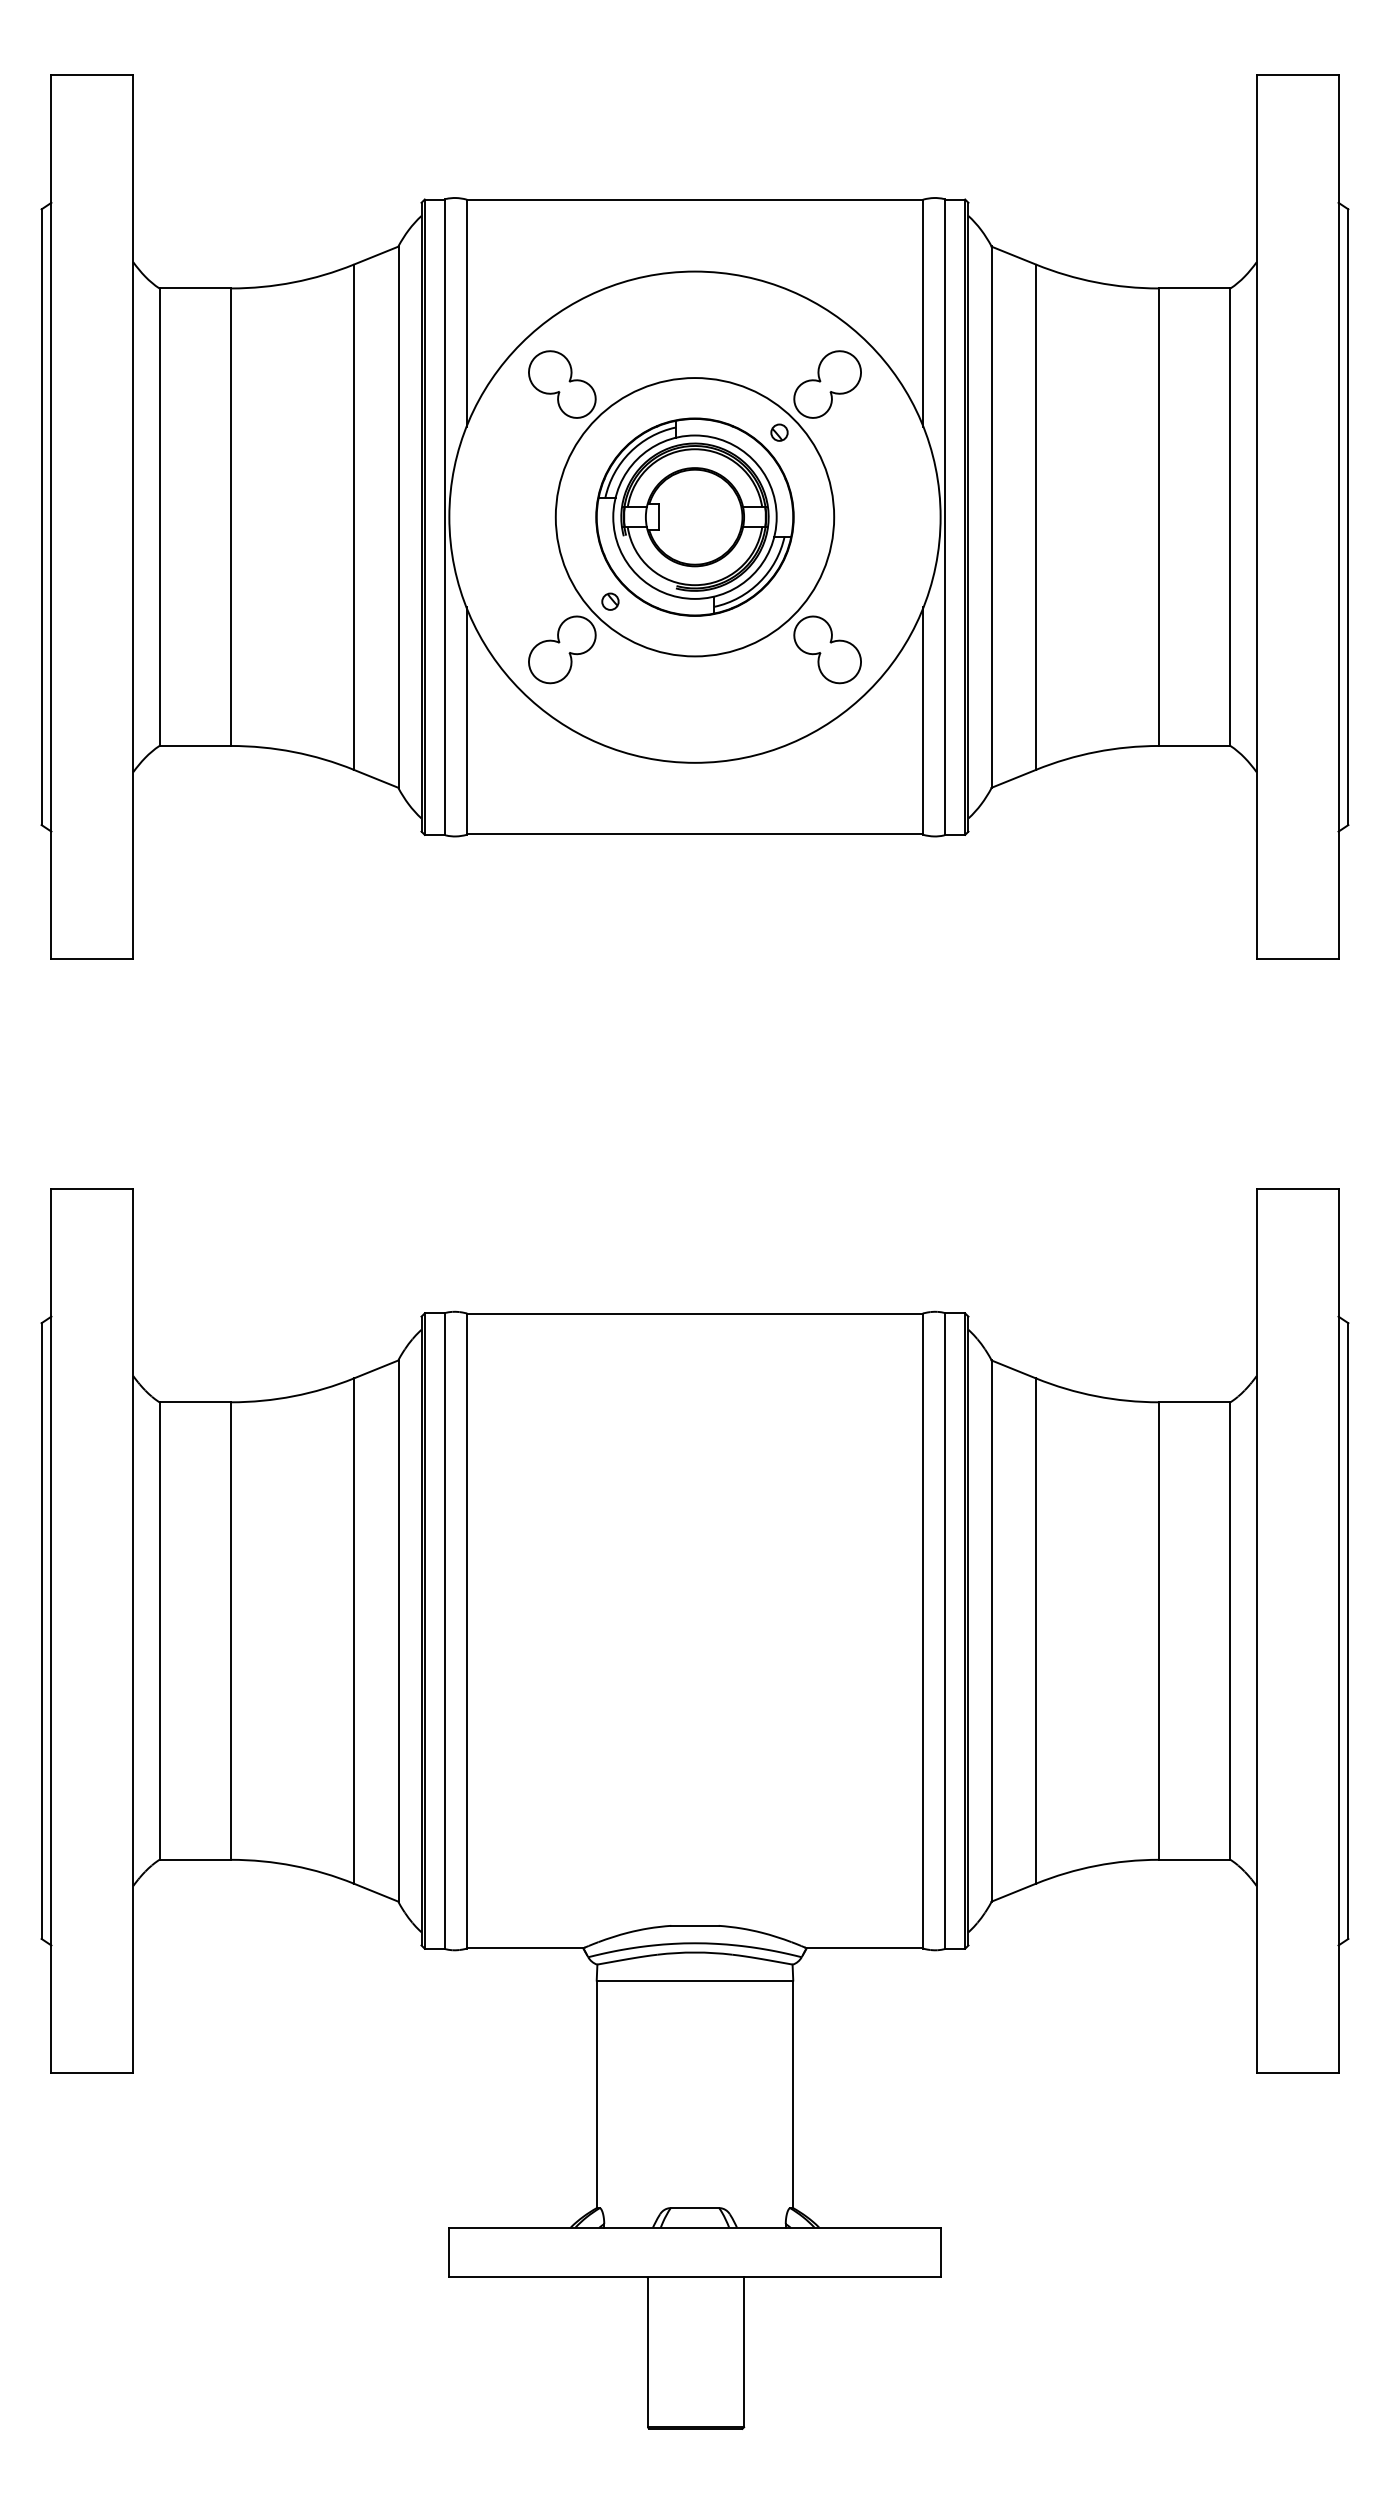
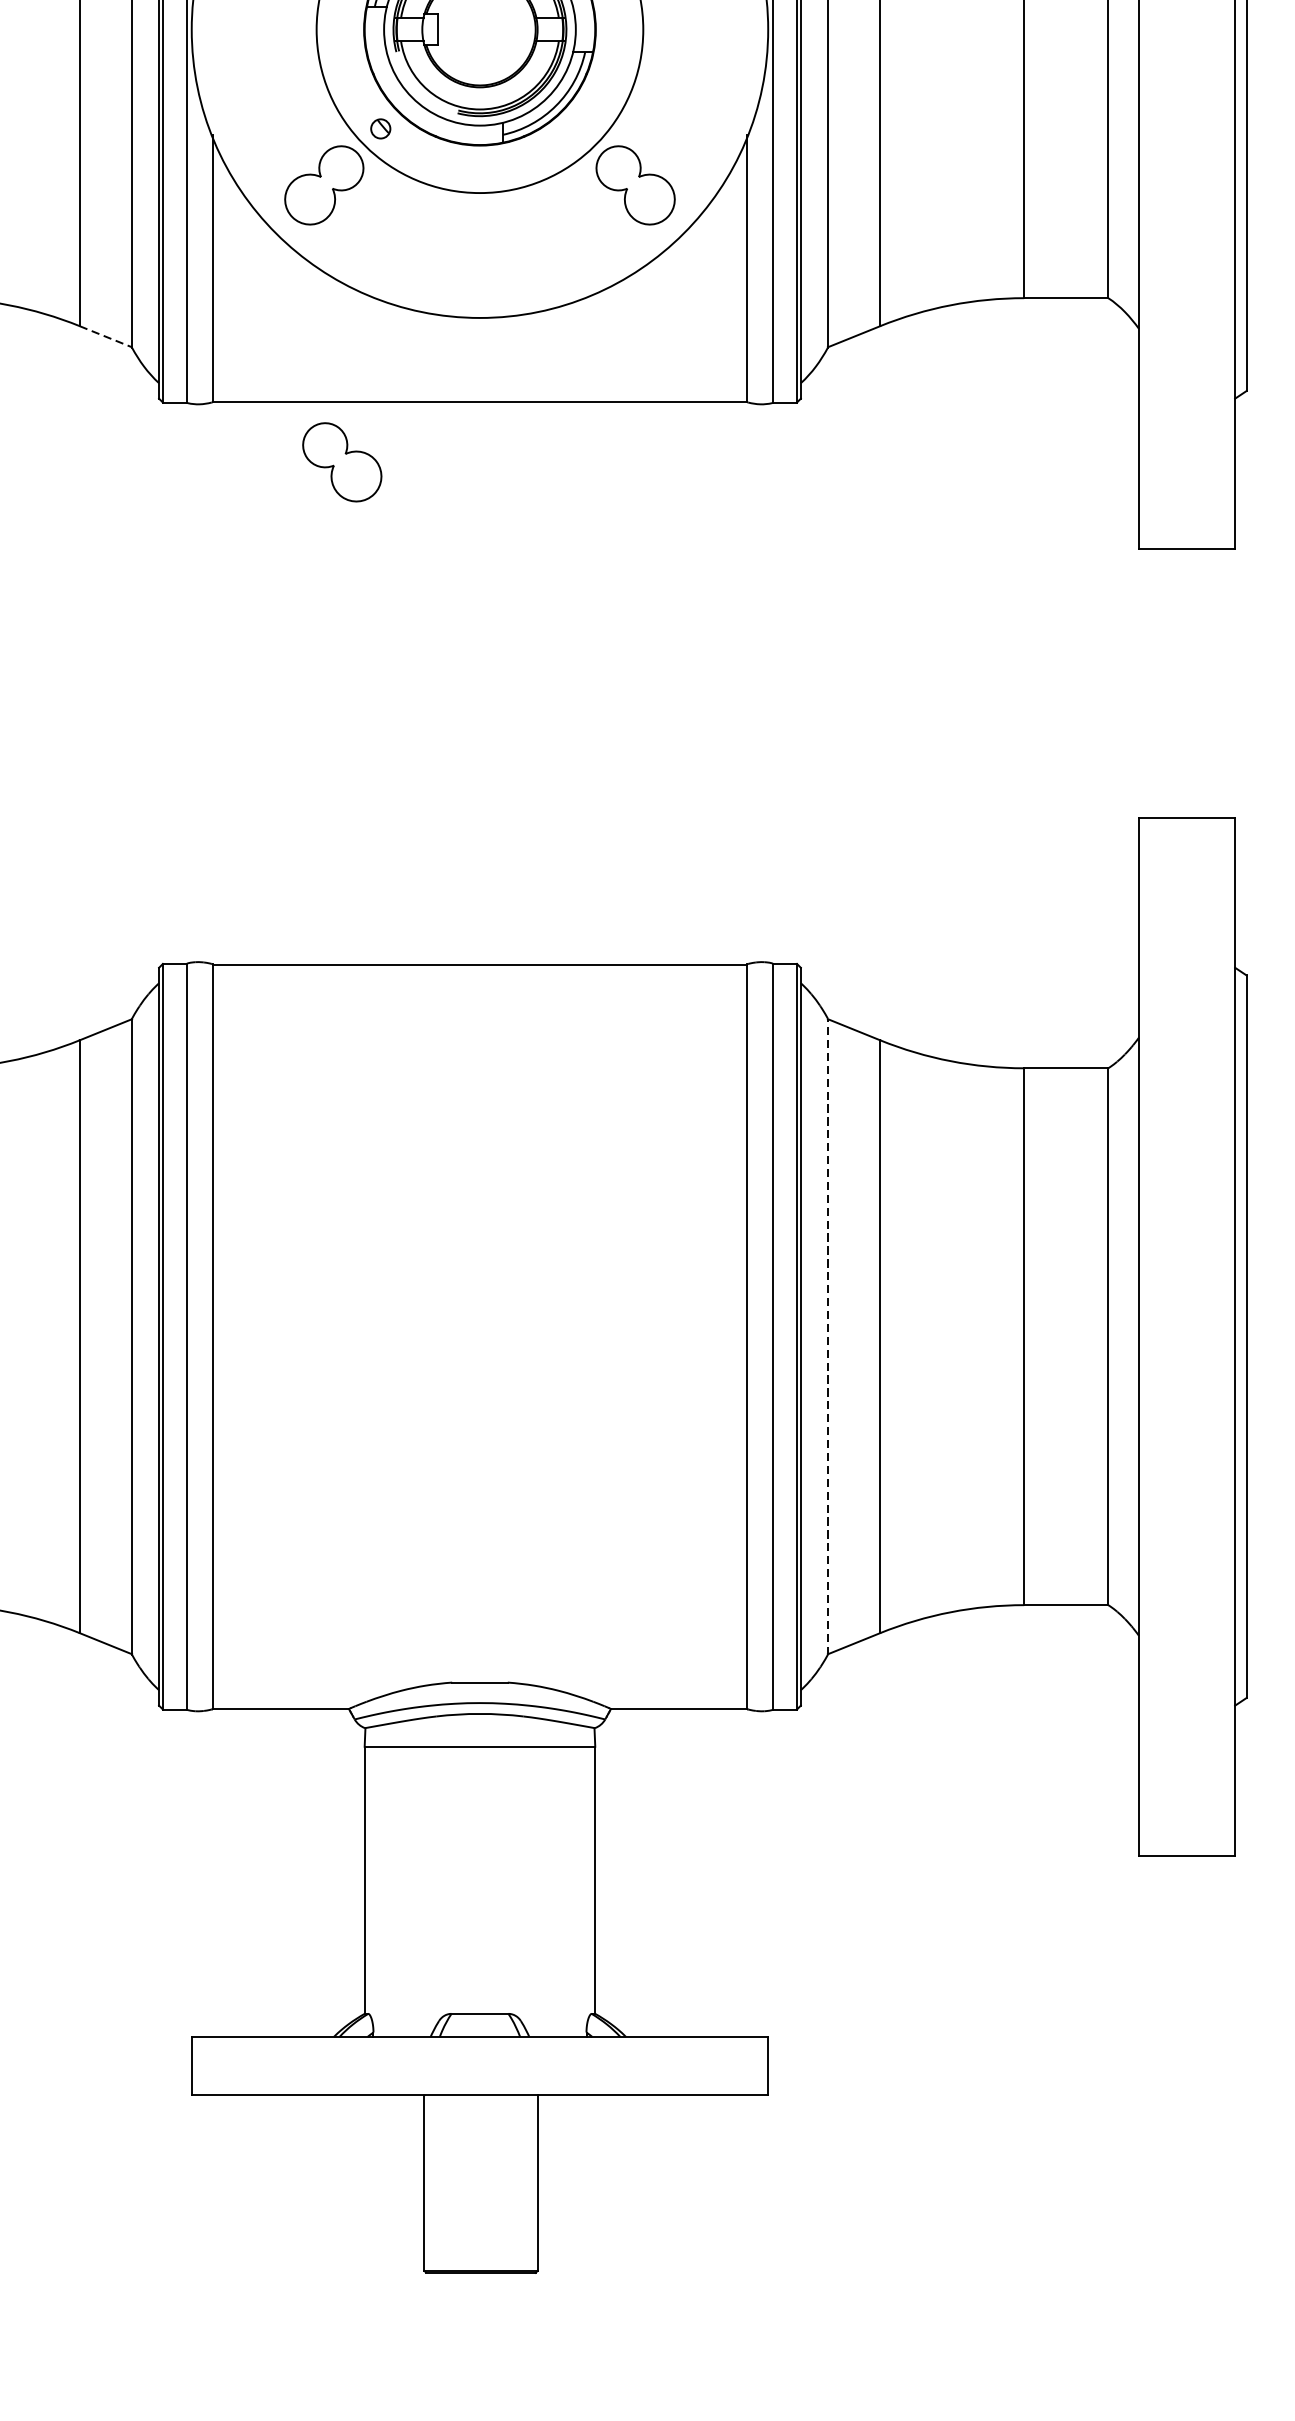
line: (376, 779) -> (106, 337), solid -> dashed
part: (577, 885) -> (342, 461), added
line: (991, 1630) -> (827, 1336), solid -> dashed

